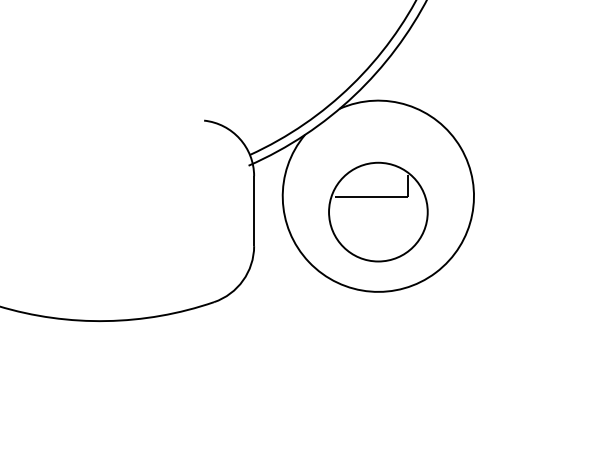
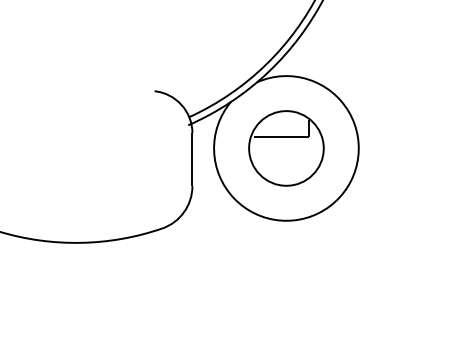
part: (378, 212) -> (286, 148), moved

